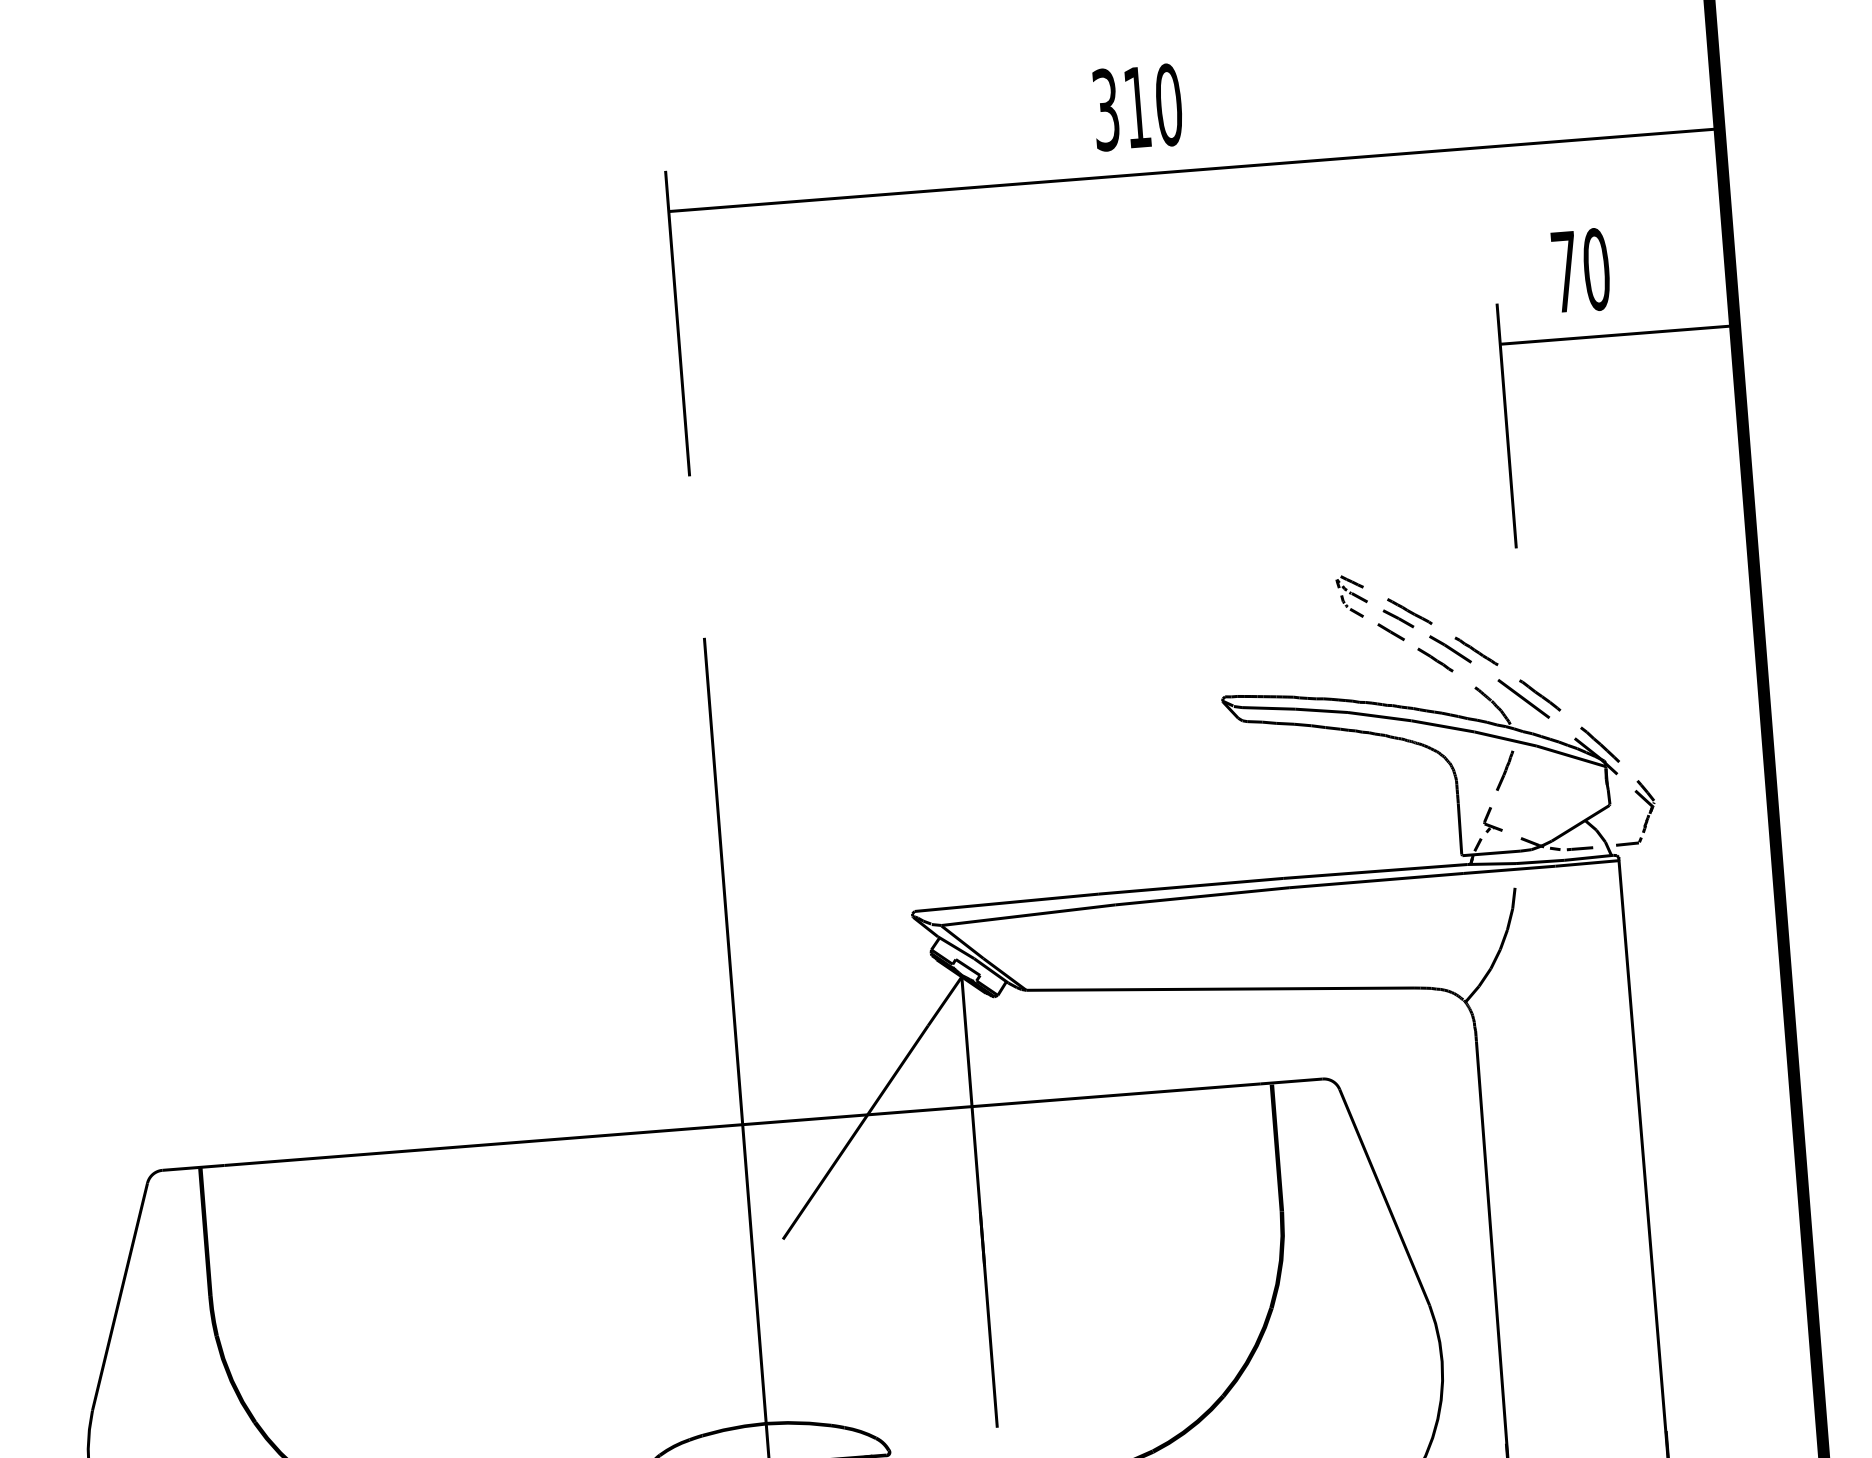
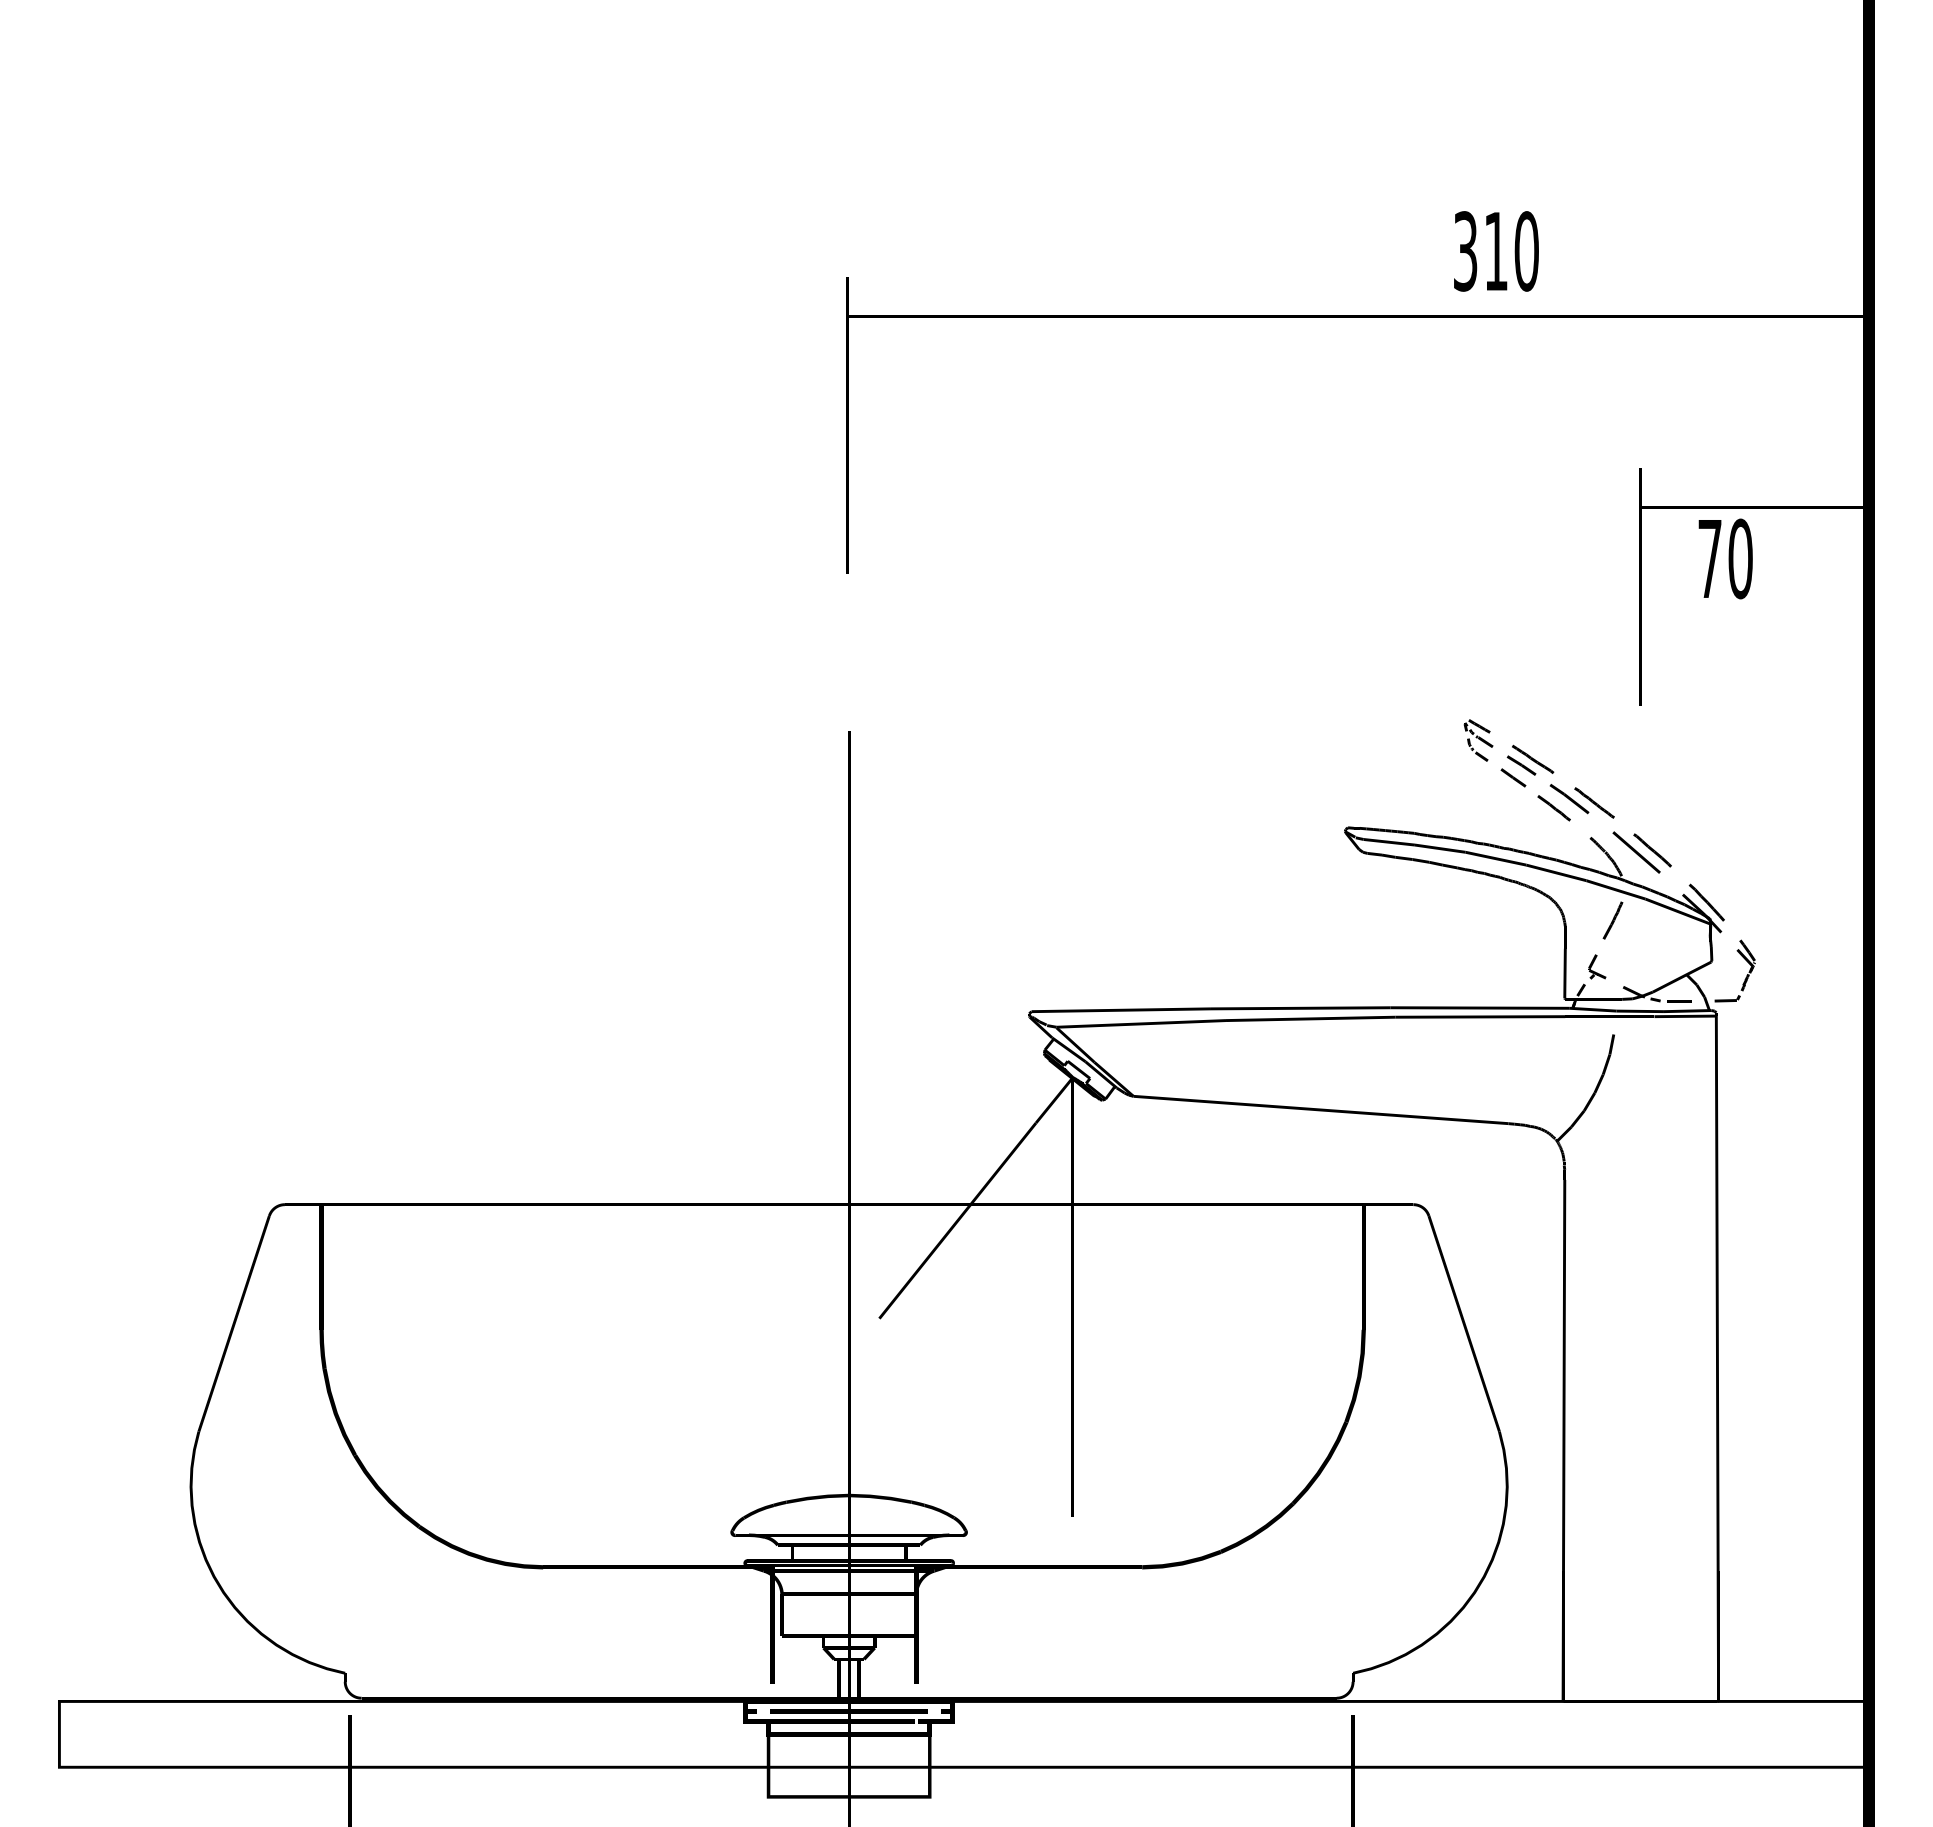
text: (1137, 107) -> (1496, 251), moved
text: (1580, 270) -> (1725, 558), moved

